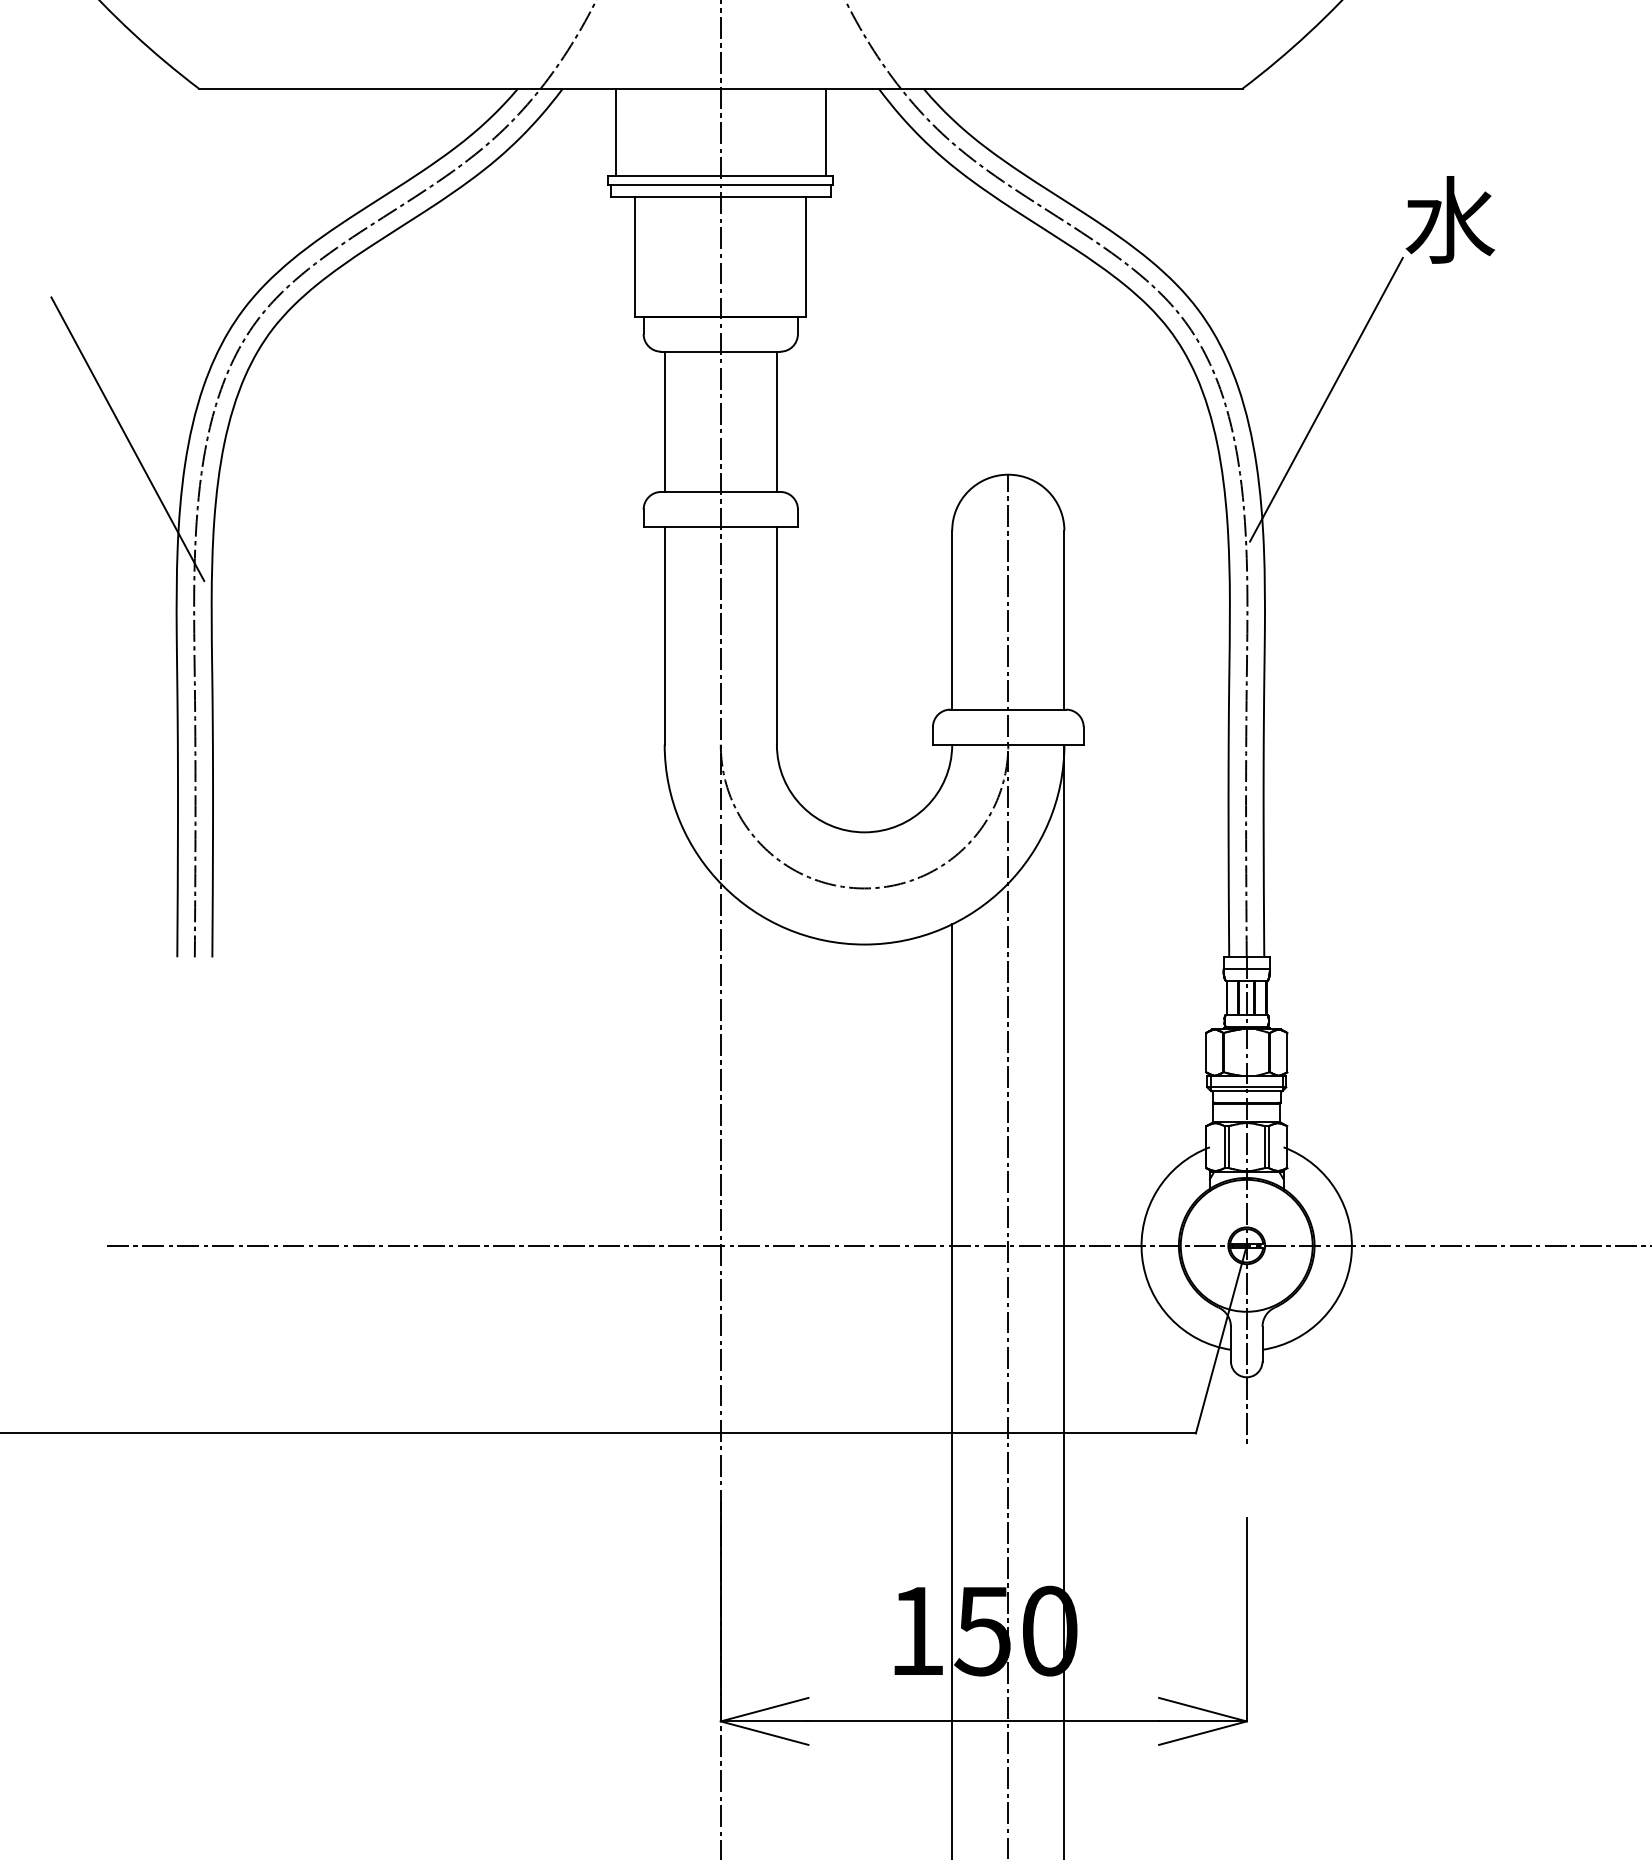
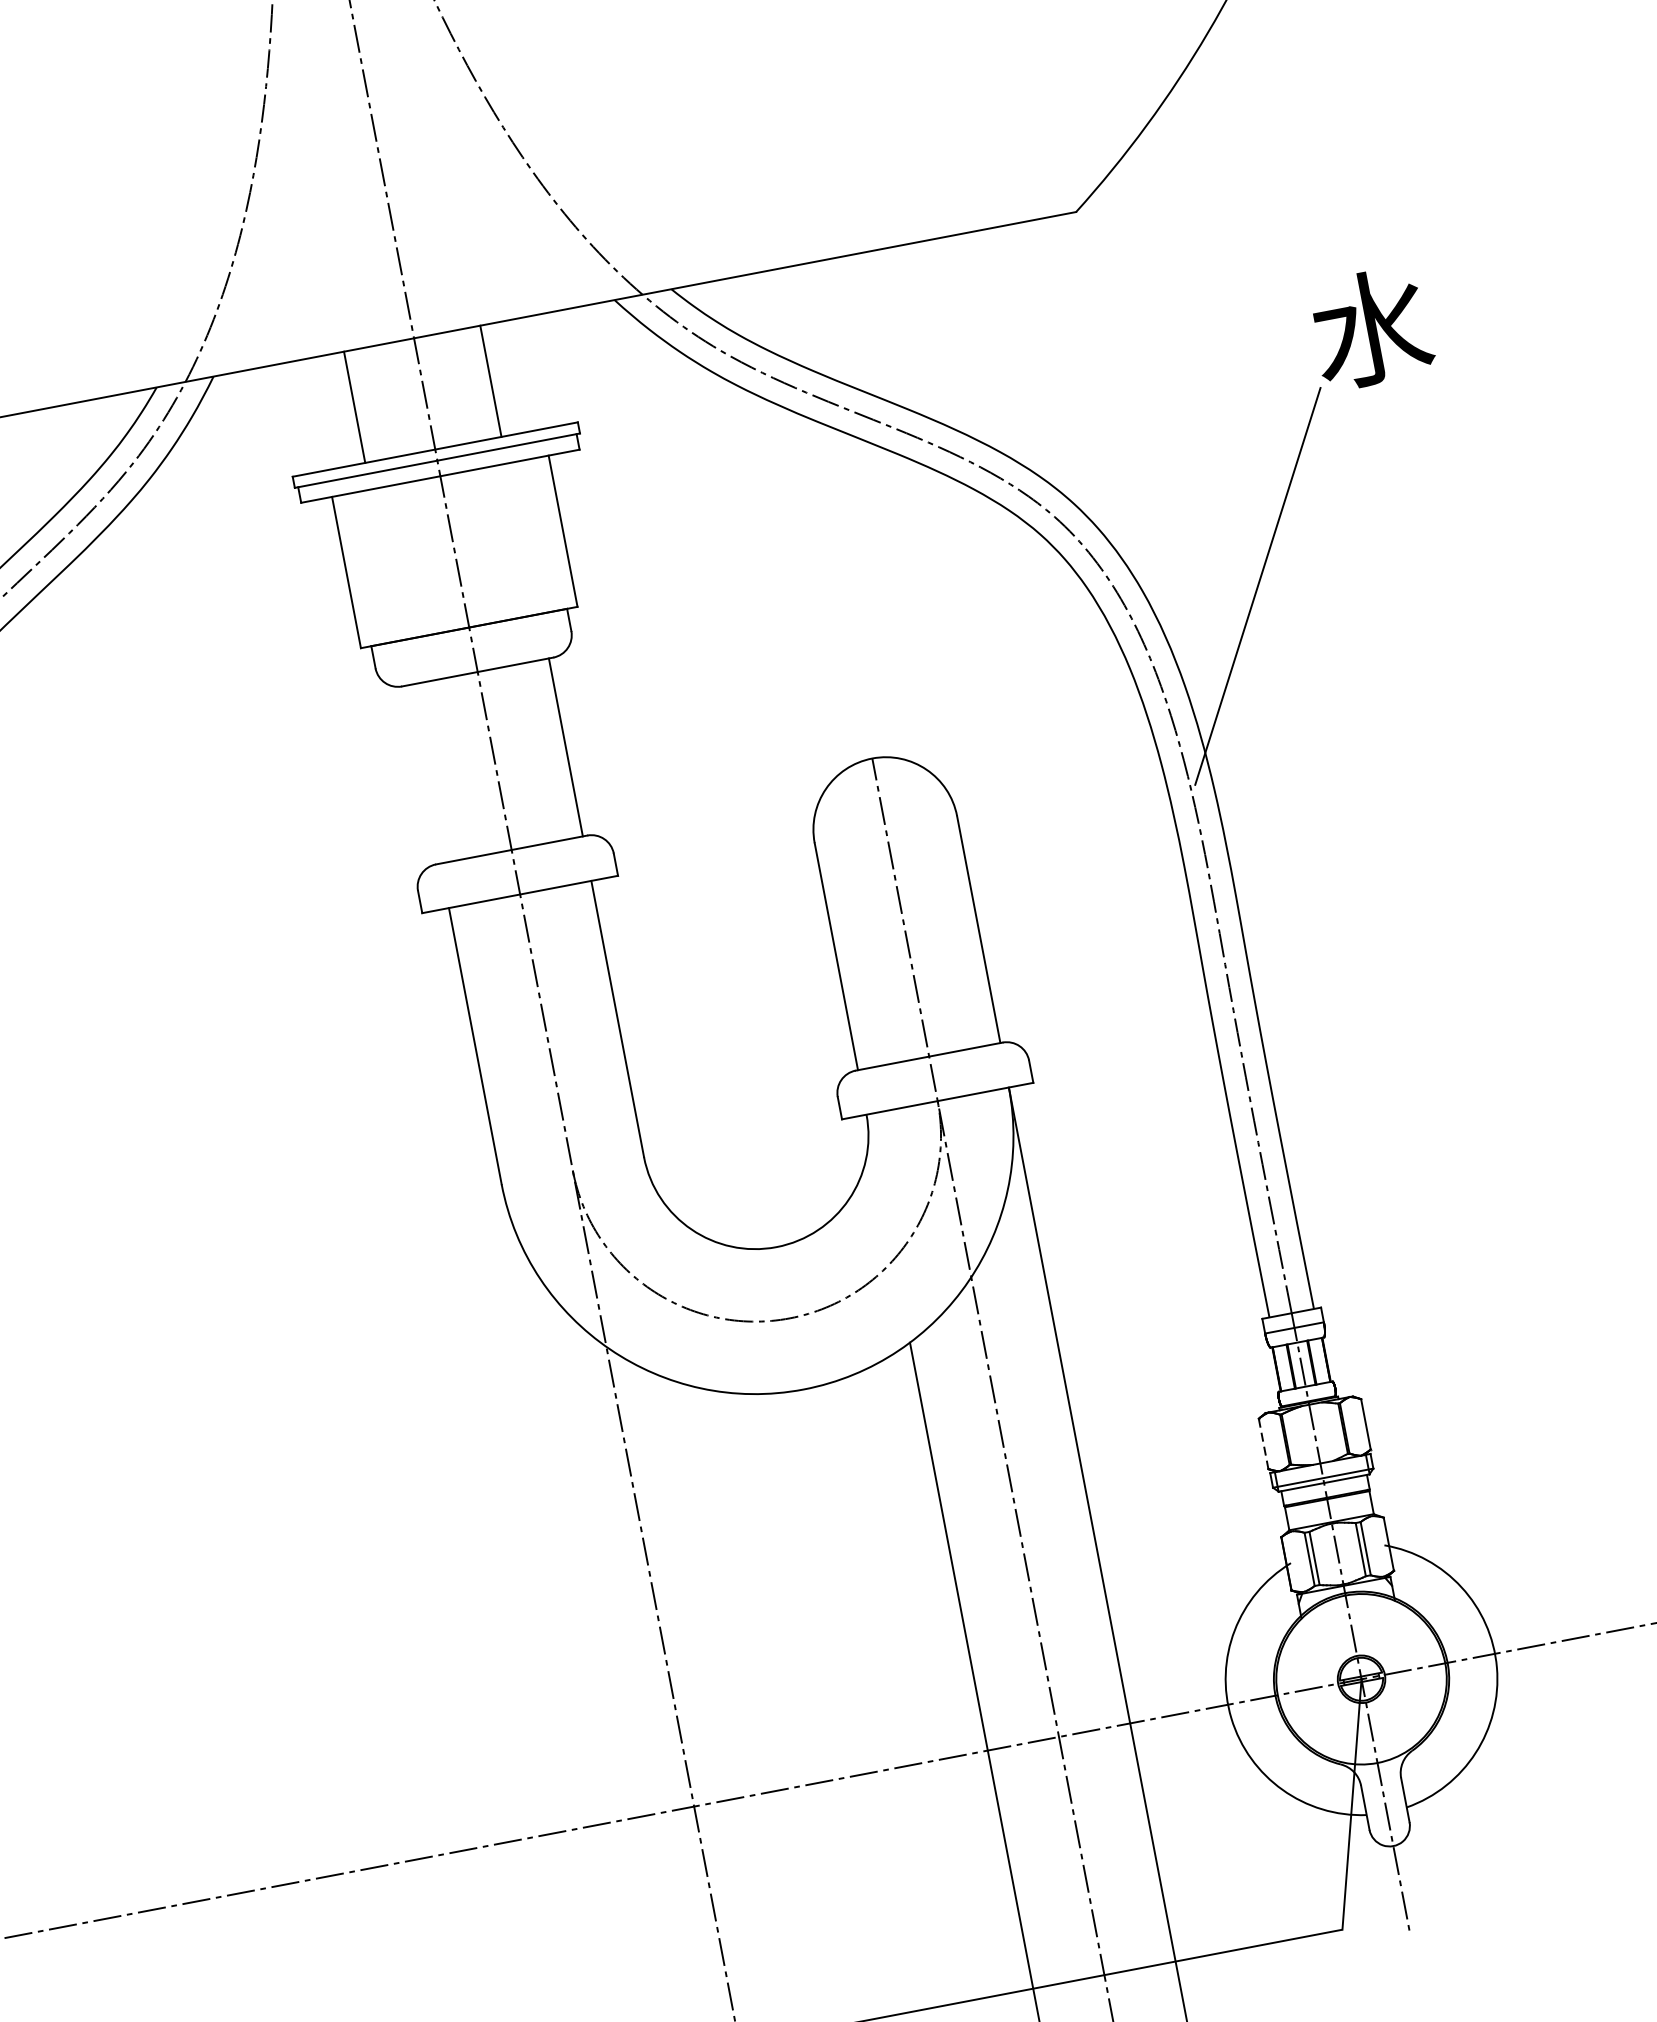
line: (615, 132) -> (354, 407), moved
line: (825, 132) -> (490, 381), moved
line: (664, 421) -> (423, 774), removed
line: (1206, 1052) -> (1263, 1443), solid -> dashed

